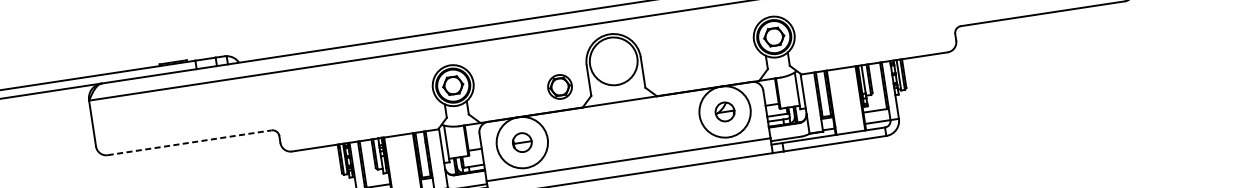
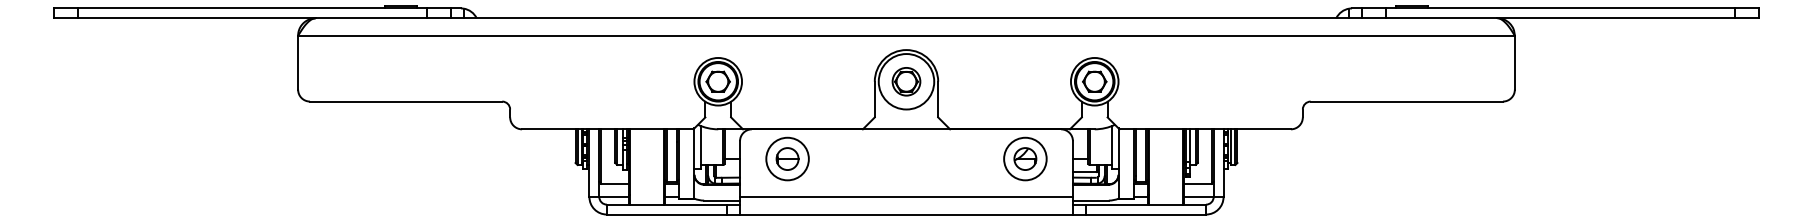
part: (560, 86) -> (906, 81), moved
circle: (725, 111) -> (1025, 158), size x0.71
line: (189, 142) -> (406, 101), dashed -> solid
circle: (522, 142) -> (787, 158), size x0.71

